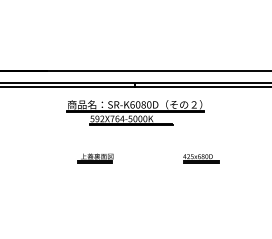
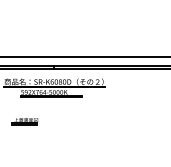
part: (201, 158) -> (103, 121), removed

